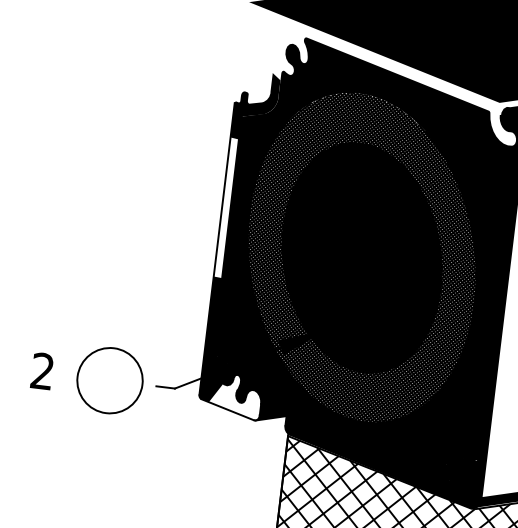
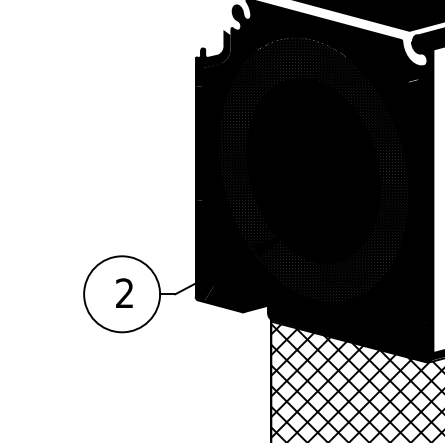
fill: (225, 207) -> (198, 143), added
text: (42, 370) -> (124, 292), moved
circle: (110, 380) -> (122, 294), size x1.43
fill: (236, 396) -> (225, 294), added

